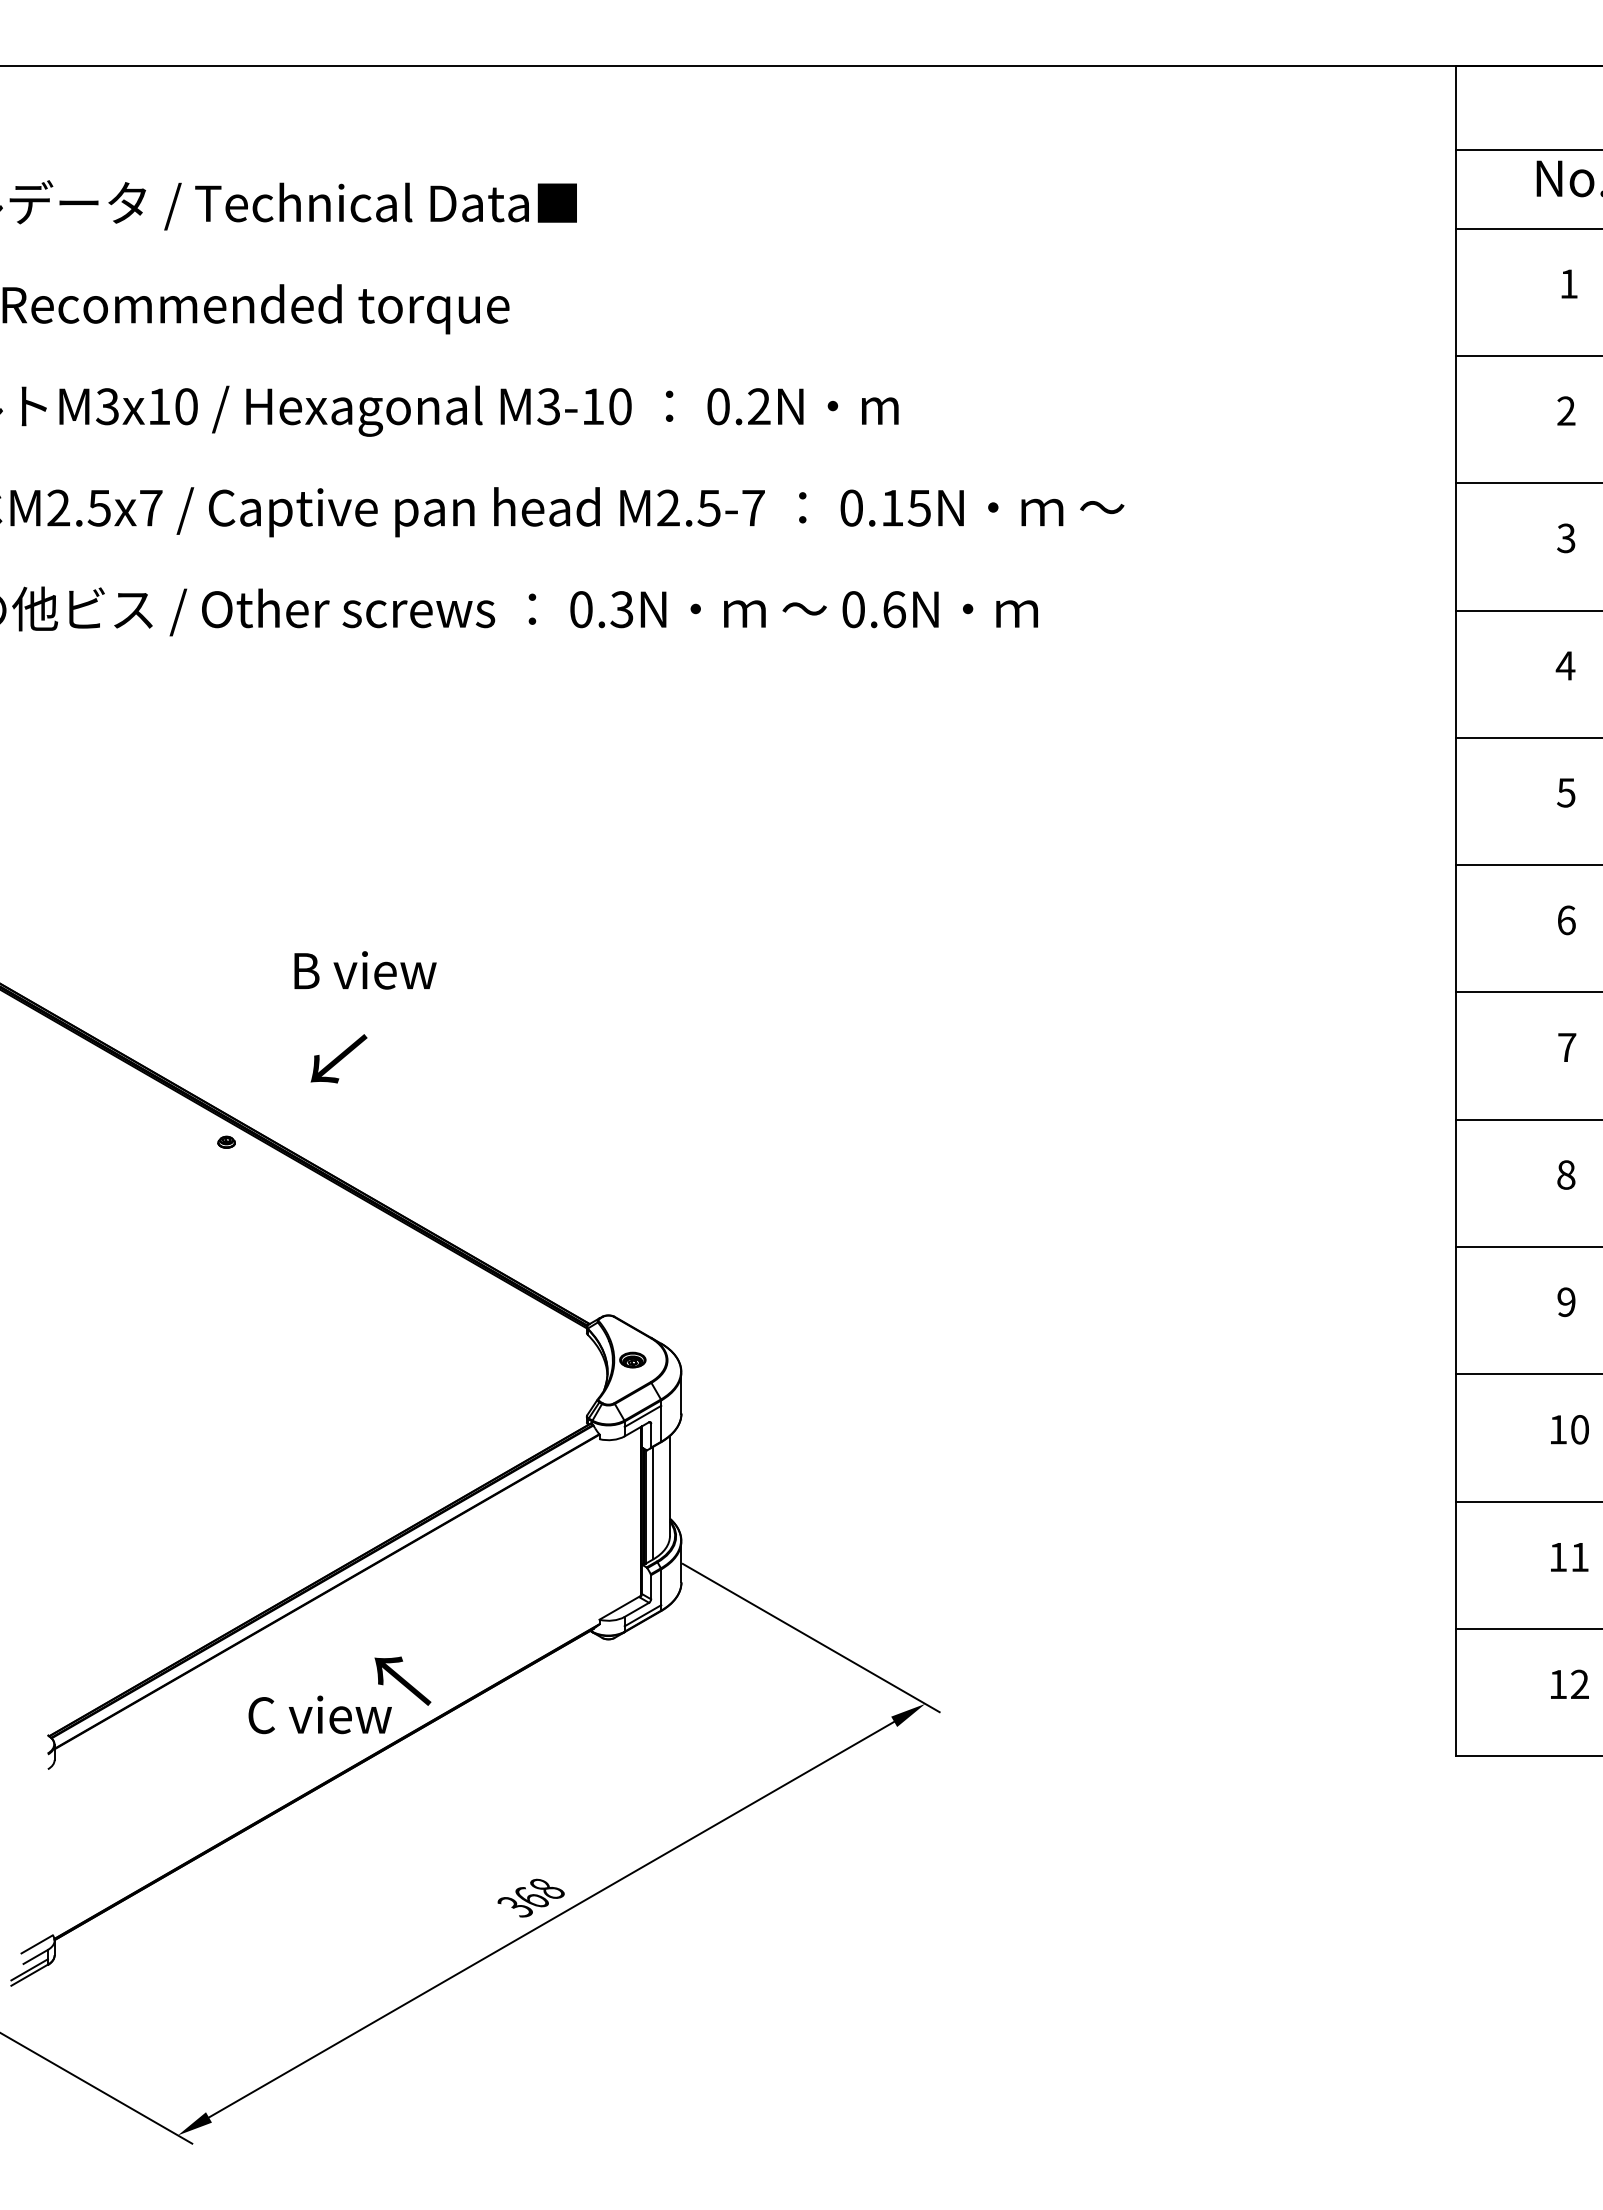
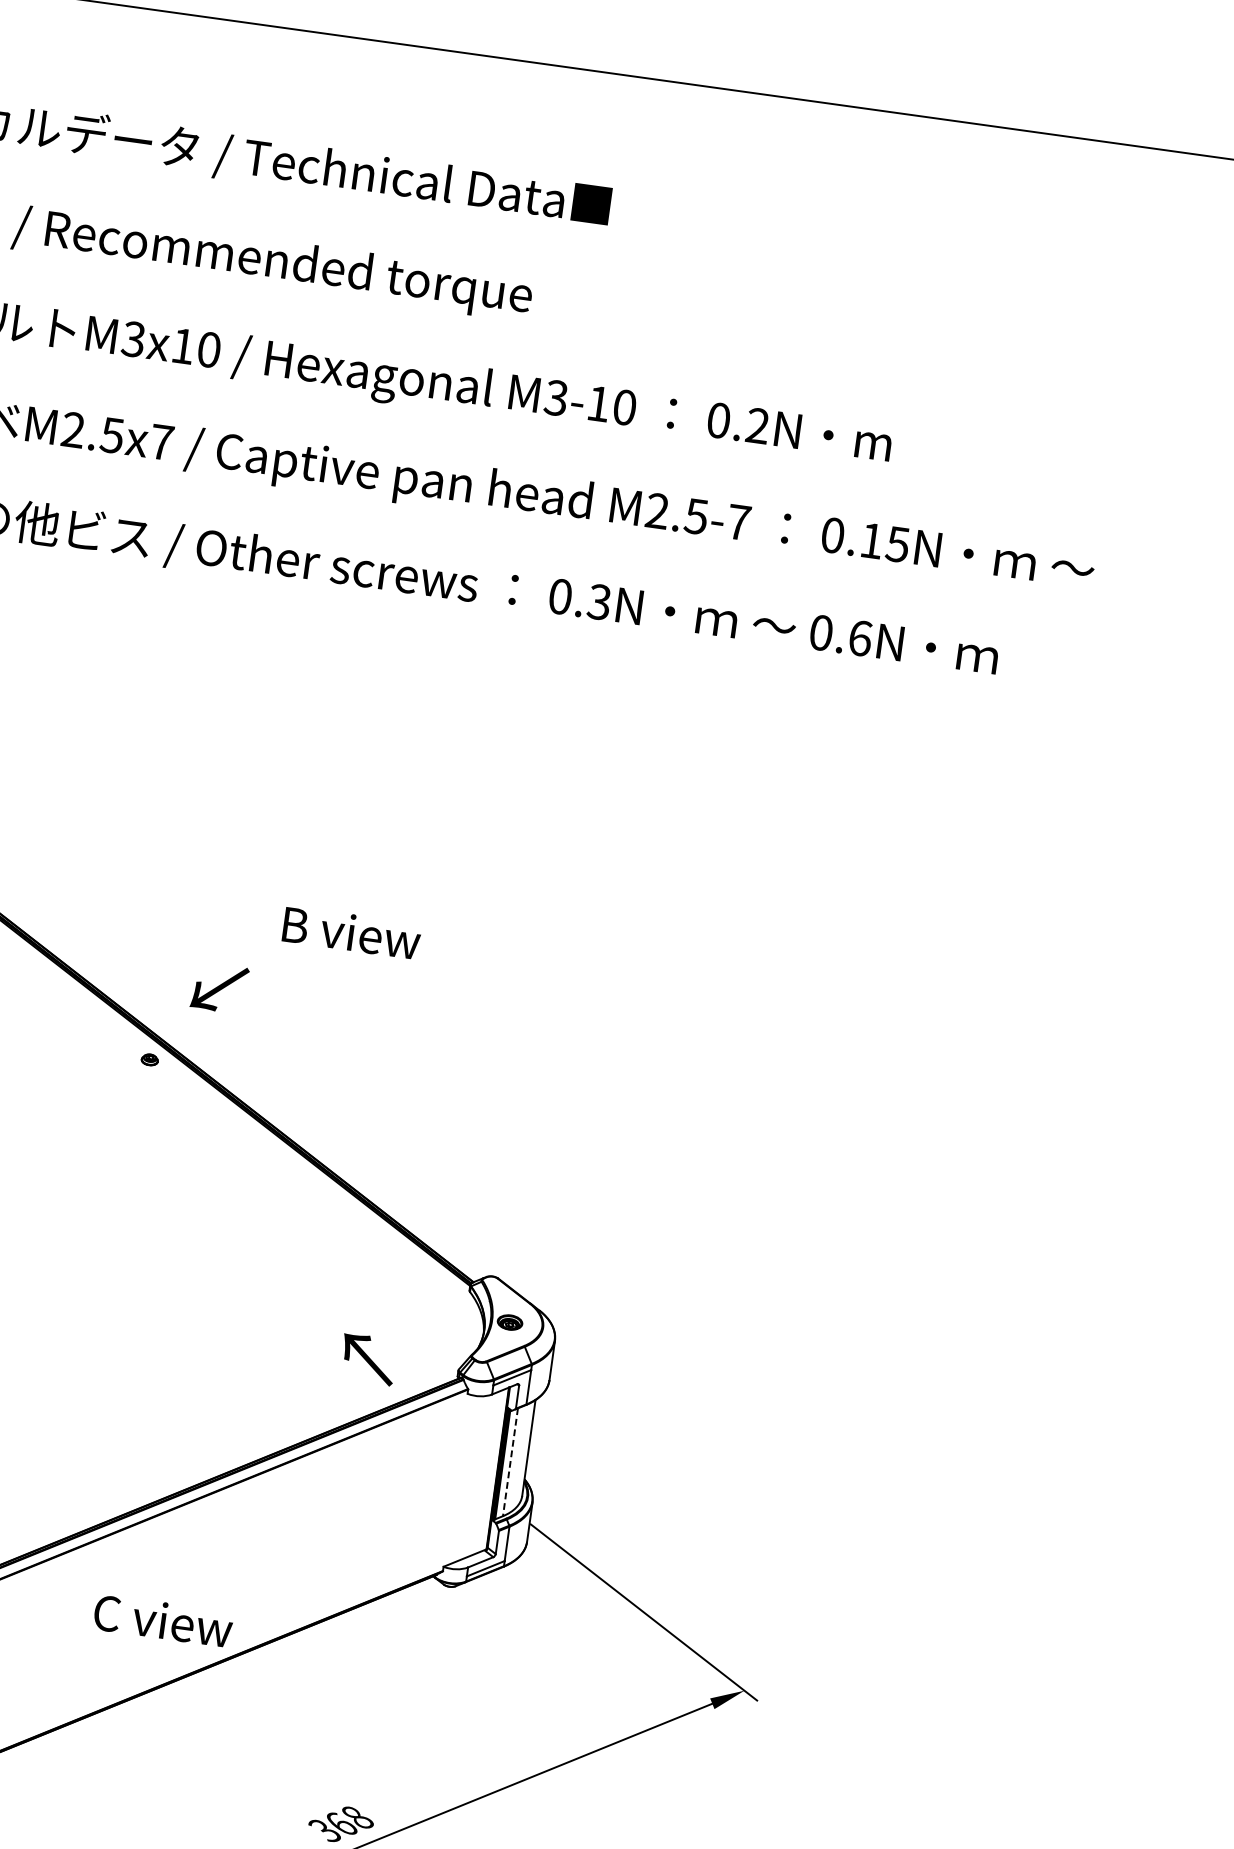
text: (365, 970) -> (351, 932), moved
text: (338, 1058) -> (219, 987), moved
line: (653, 1503) -> (510, 1462), solid -> dashed
text: (402, 1680) -> (367, 1358), moved

